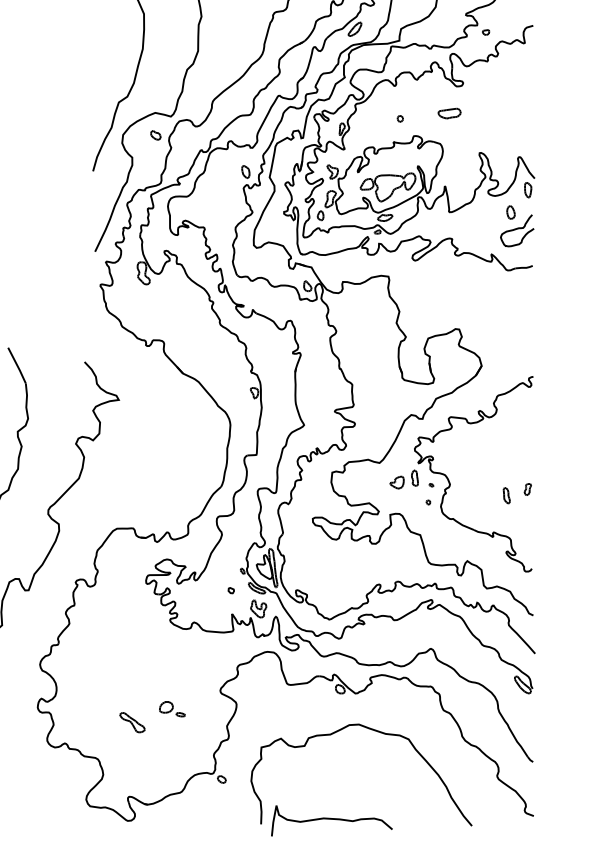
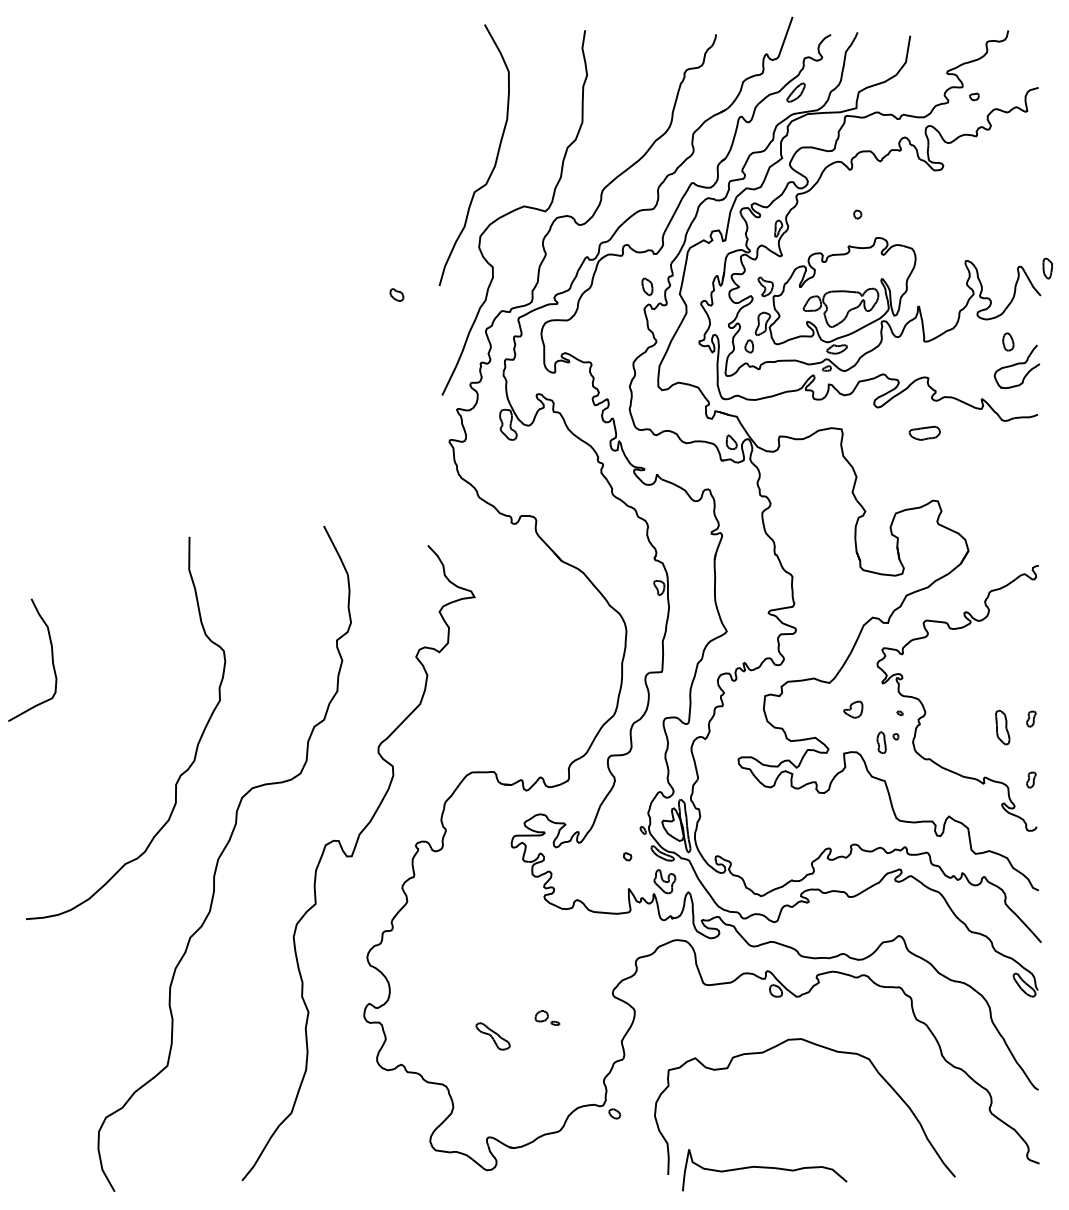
part: (449, 112) -> (924, 432), moved
part: (155, 135) -> (396, 294), moved
part: (527, 190) -> (1047, 268), moved
part: (414, 478) -> (881, 742), moved
part: (506, 495) -> (1002, 727), size x1.6
part: (527, 533) -> (1031, 779), added
part: (172, 708) -> (547, 1017), size x0.7

